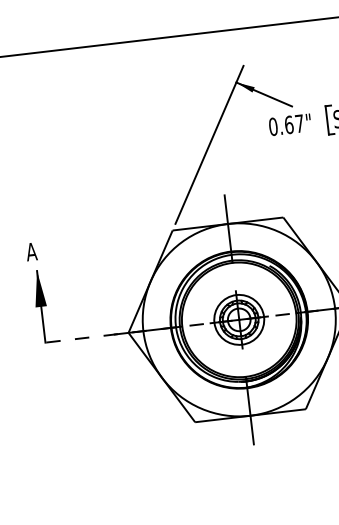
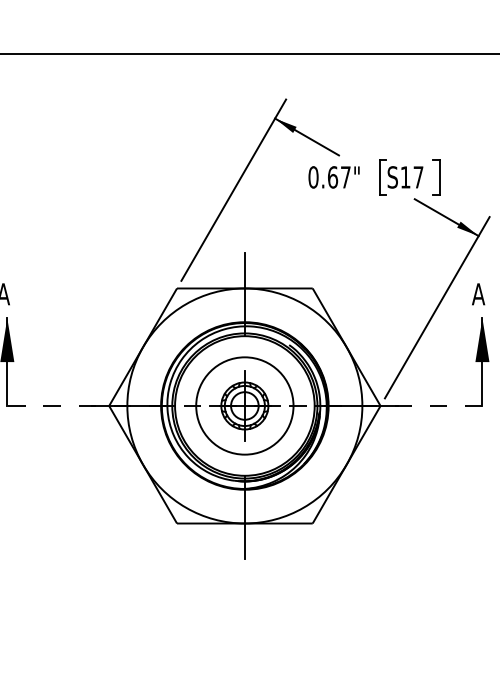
circle: (238, 319) -> (244, 405), size x1.6

